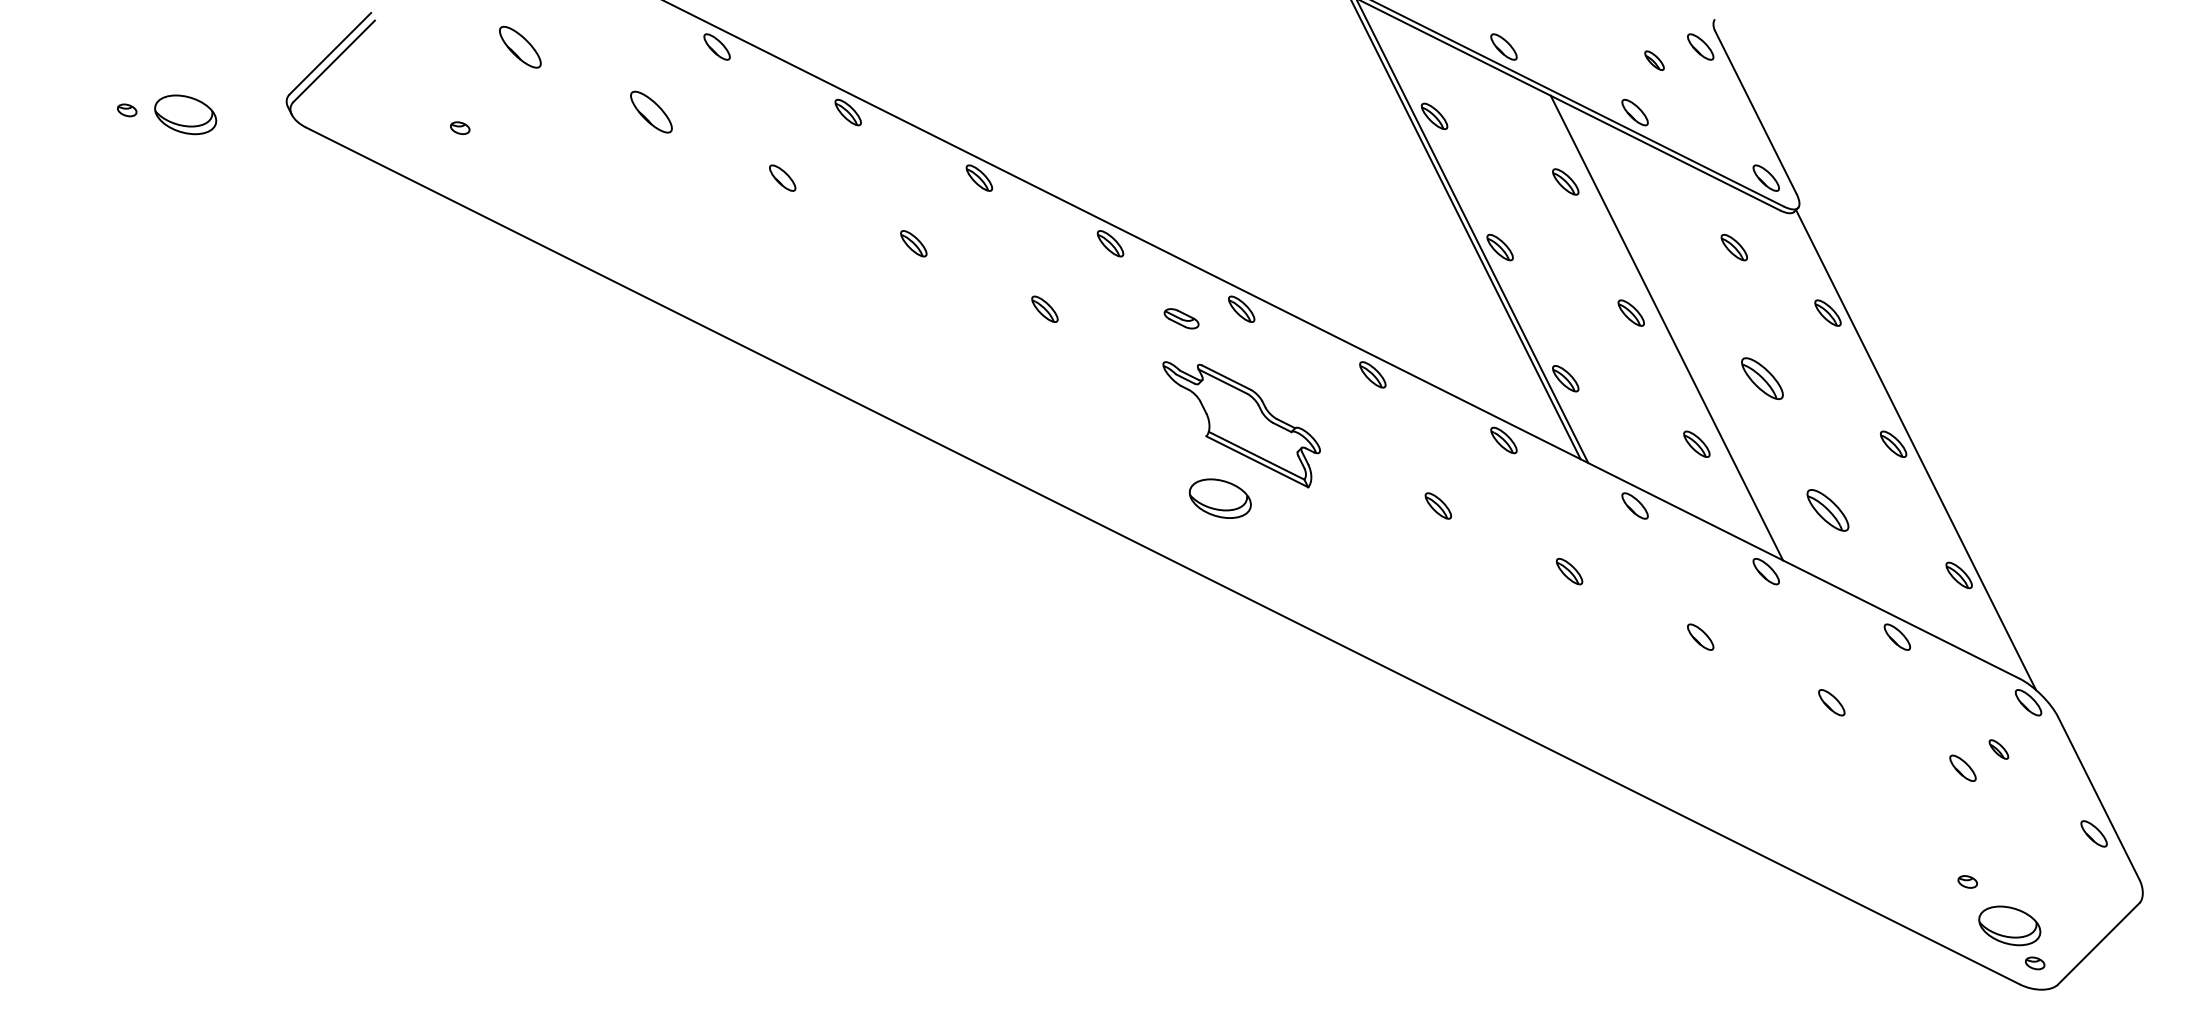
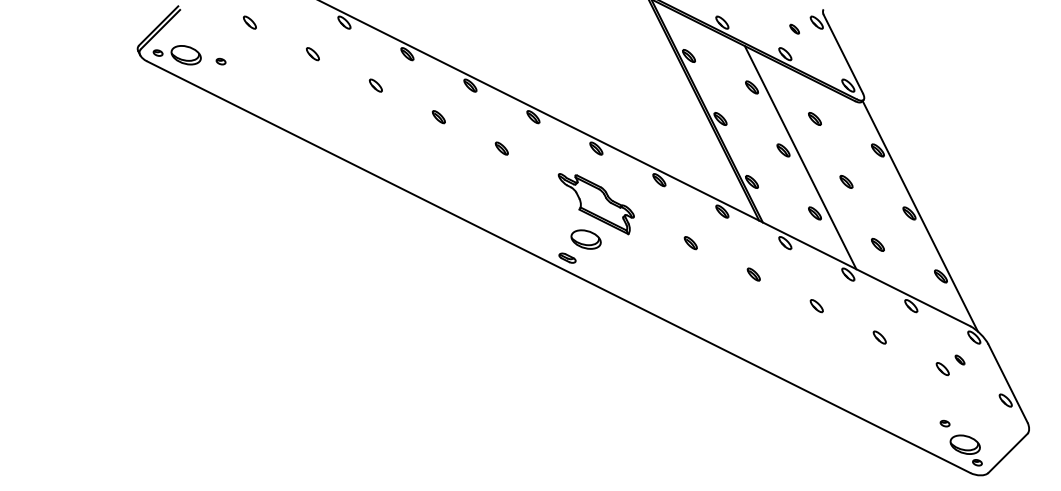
part: (519, 46) -> (249, 22), size x0.62
part: (650, 113) -> (312, 54), size x0.62
part: (165, 115) -> (176, 55), moved
part: (1733, 246) -> (814, 118), moved
part: (1181, 317) -> (567, 257), moved
part: (1762, 377) -> (846, 181), size x0.62
part: (1827, 508) -> (877, 244), size x0.62

